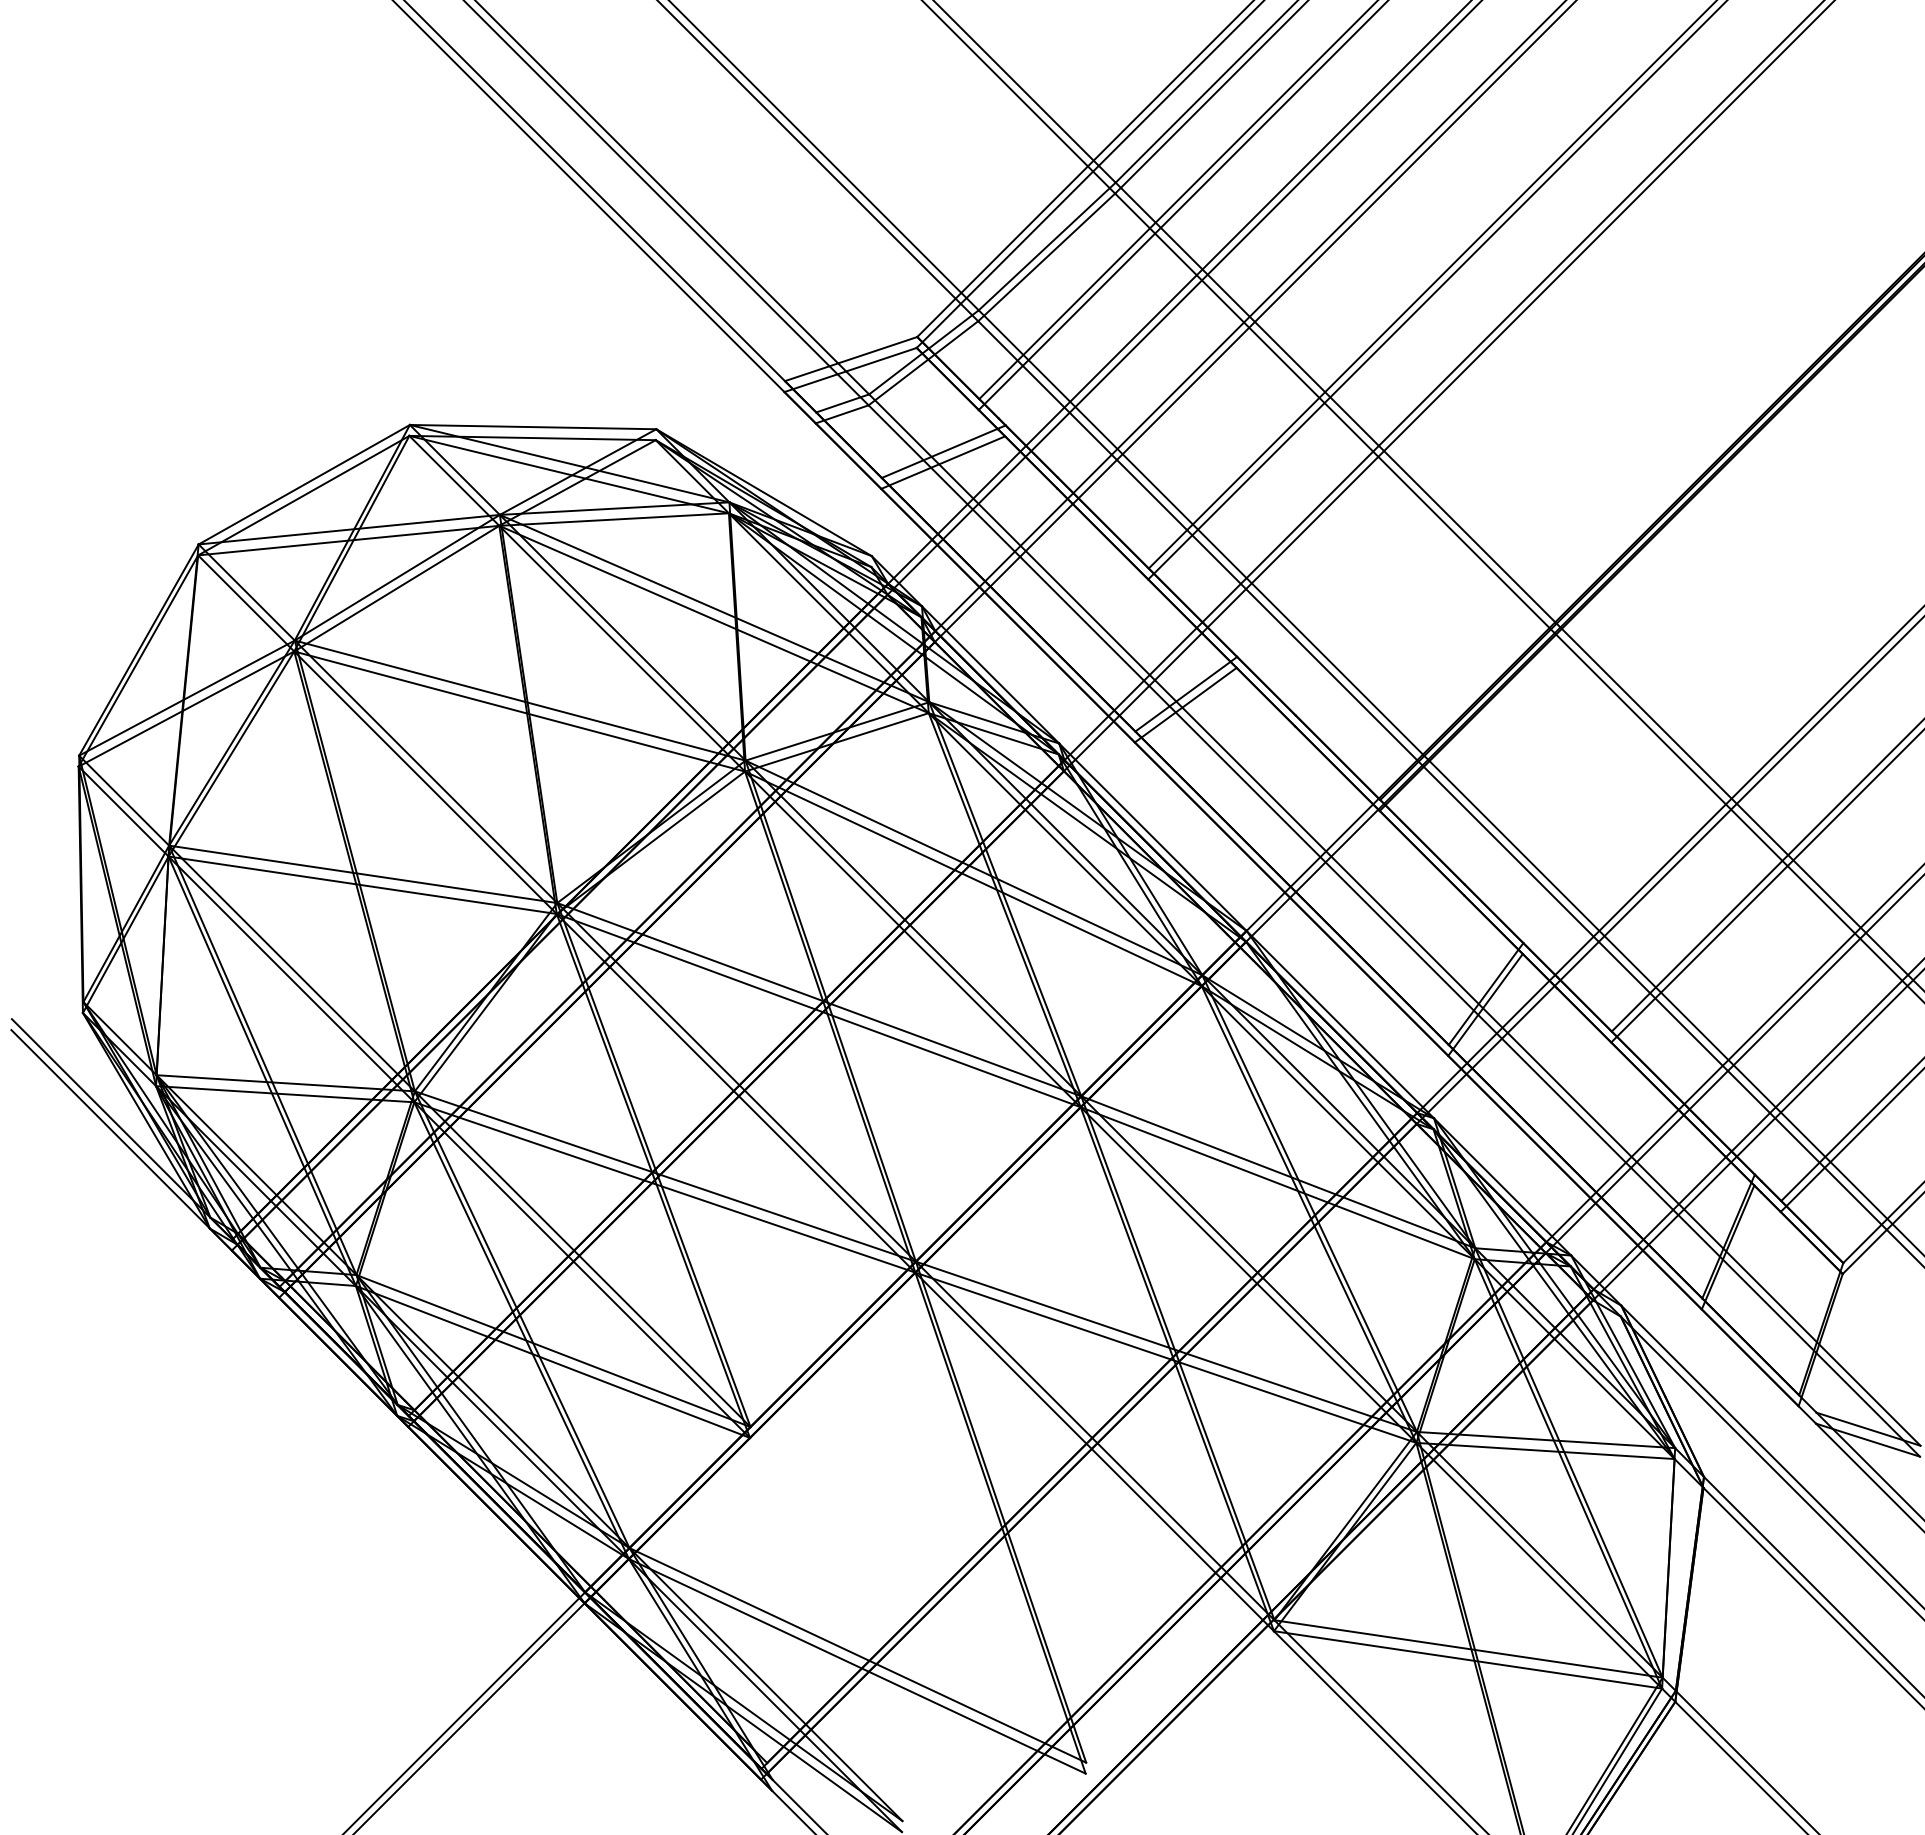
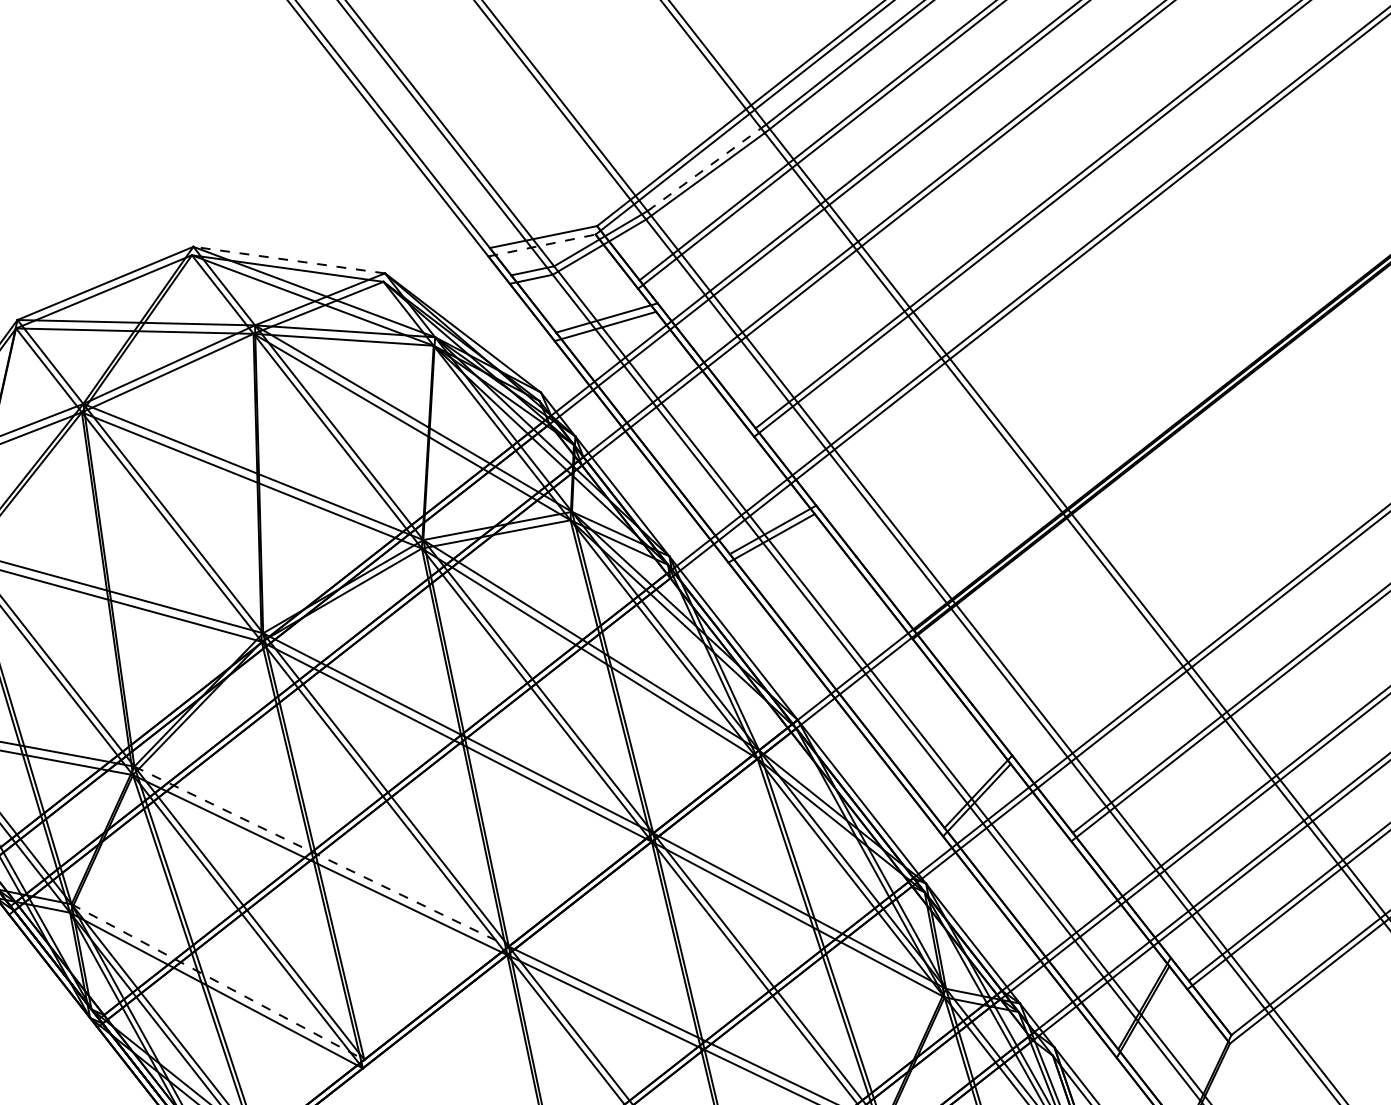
line: (1047, 246) -> (707, 167), solid -> dashed
line: (850, 370) -> (541, 245), solid -> dashed
line: (532, 427) -> (288, 260), solid -> dashed
line: (665, 1176) -> (321, 856), solid -> dashed
line: (553, 1351) -> (217, 982), solid -> dashed

